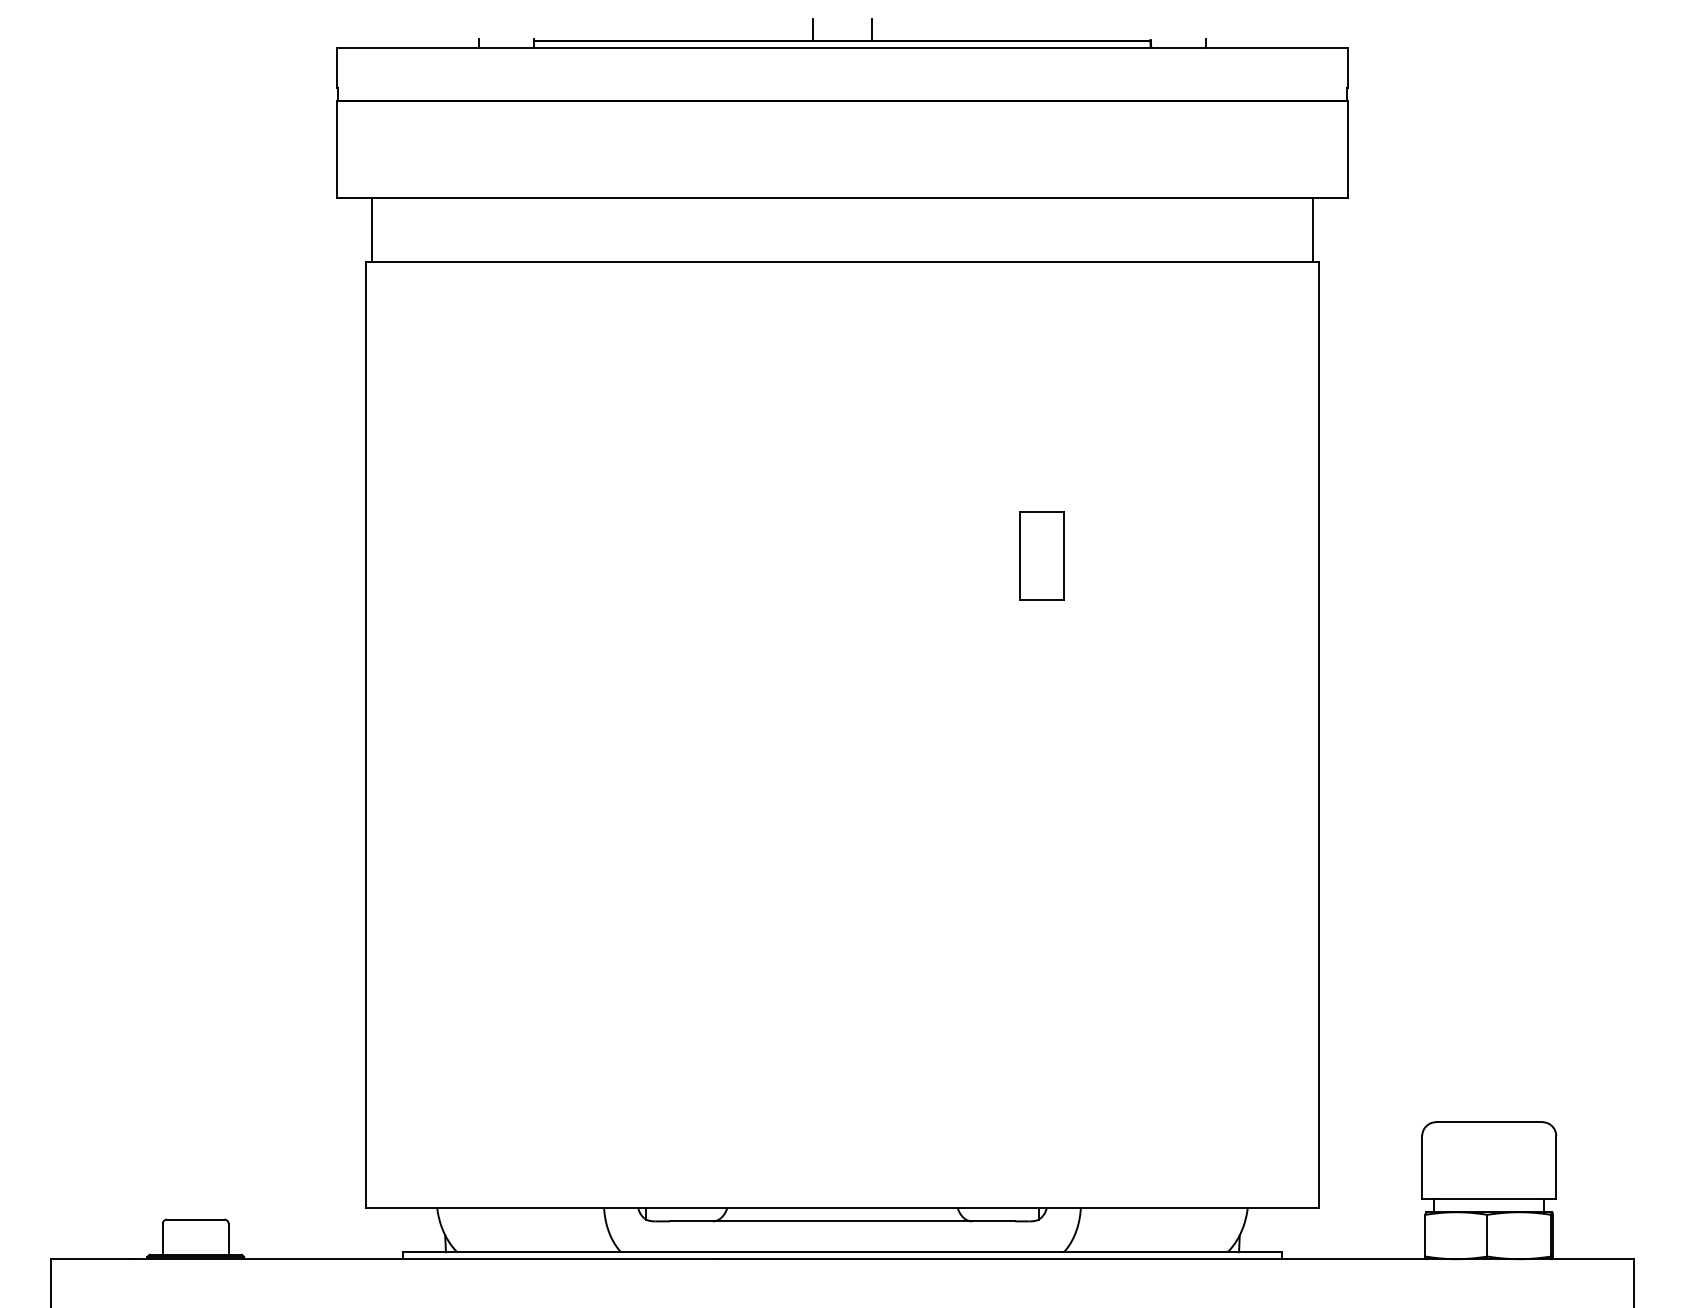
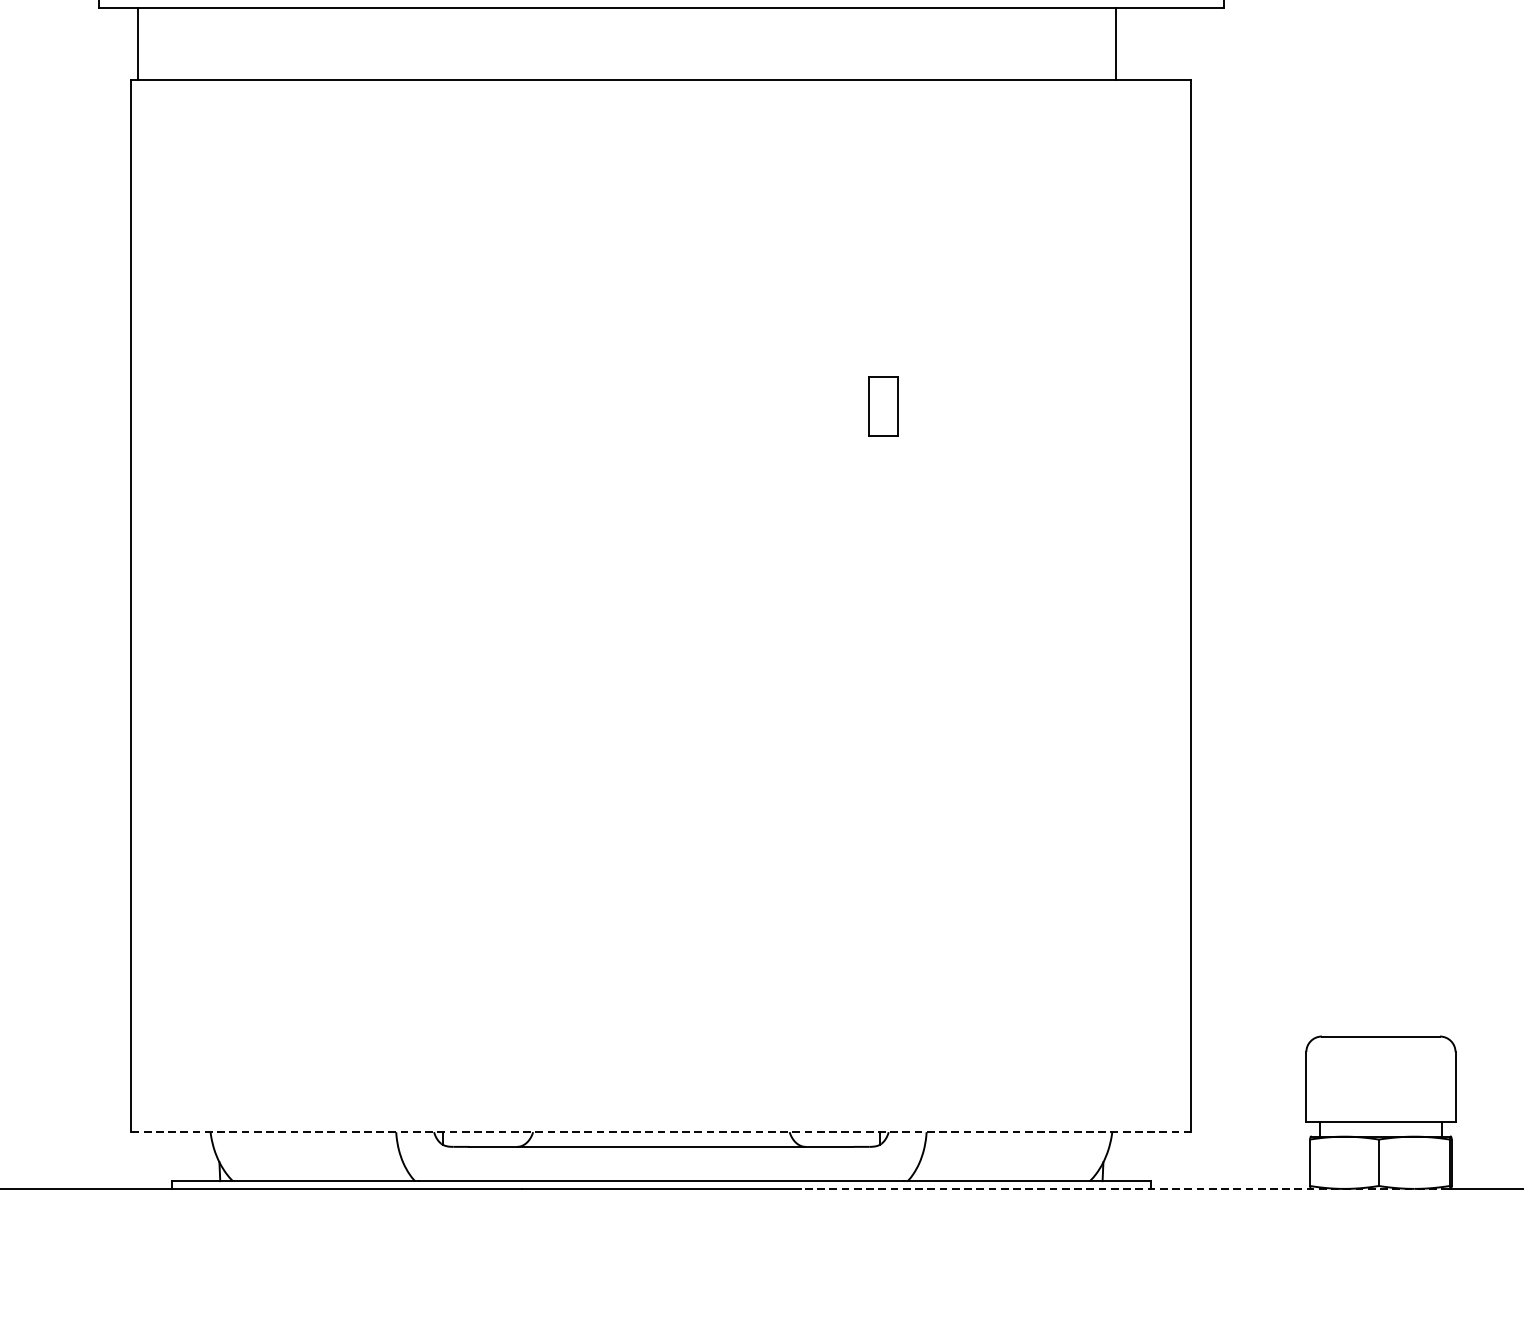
line: (1313, 229) -> (1116, 43), moved
part: (1041, 555) -> (882, 406), size x0.6
line: (842, 1208) -> (661, 1132), solid -> dashed
line: (1258, 1259) -> (1124, 1189), solid -> dashed

